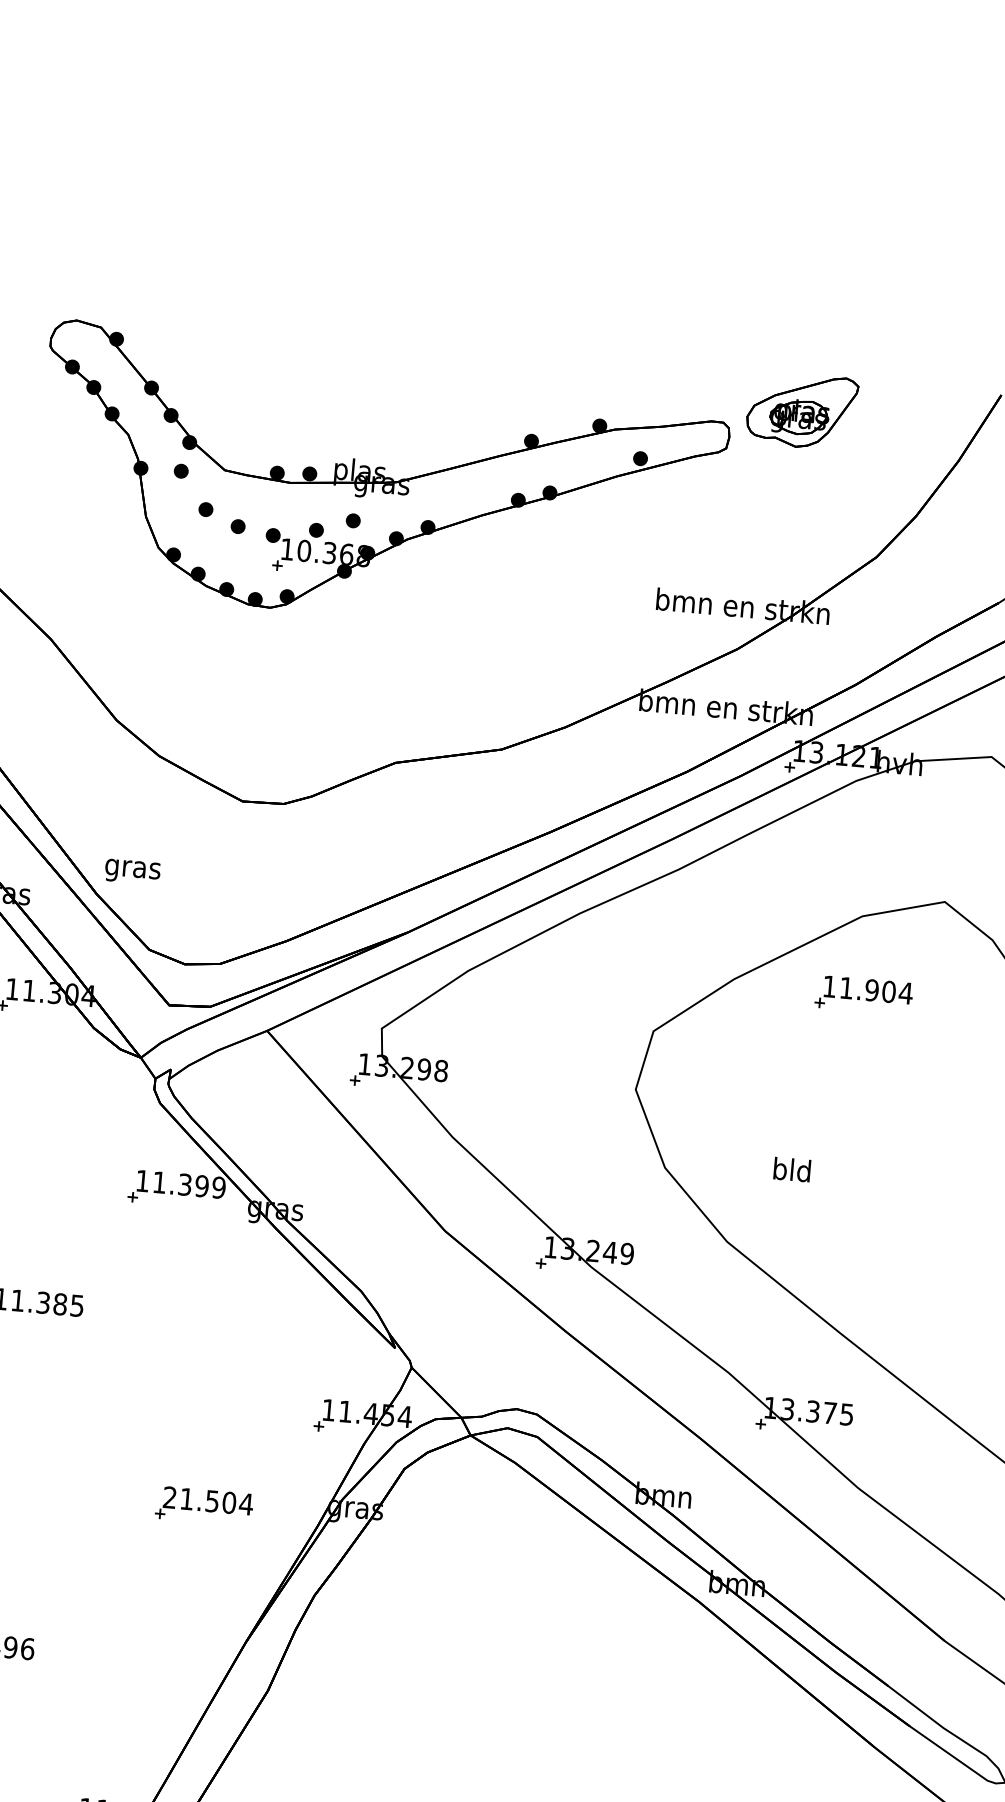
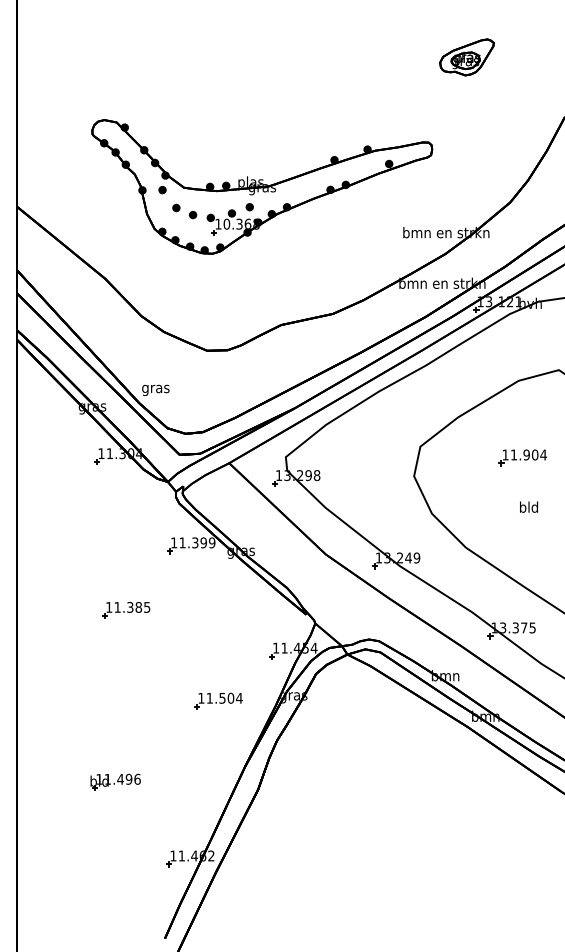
part: (801, 411) -> (466, 57), moved
part: (863, 994) -> (522, 457), moved
text: (791, 1168) -> (528, 506), moved
text: (170, 1496) -> (201, 697), 21.504 -> 11.504

